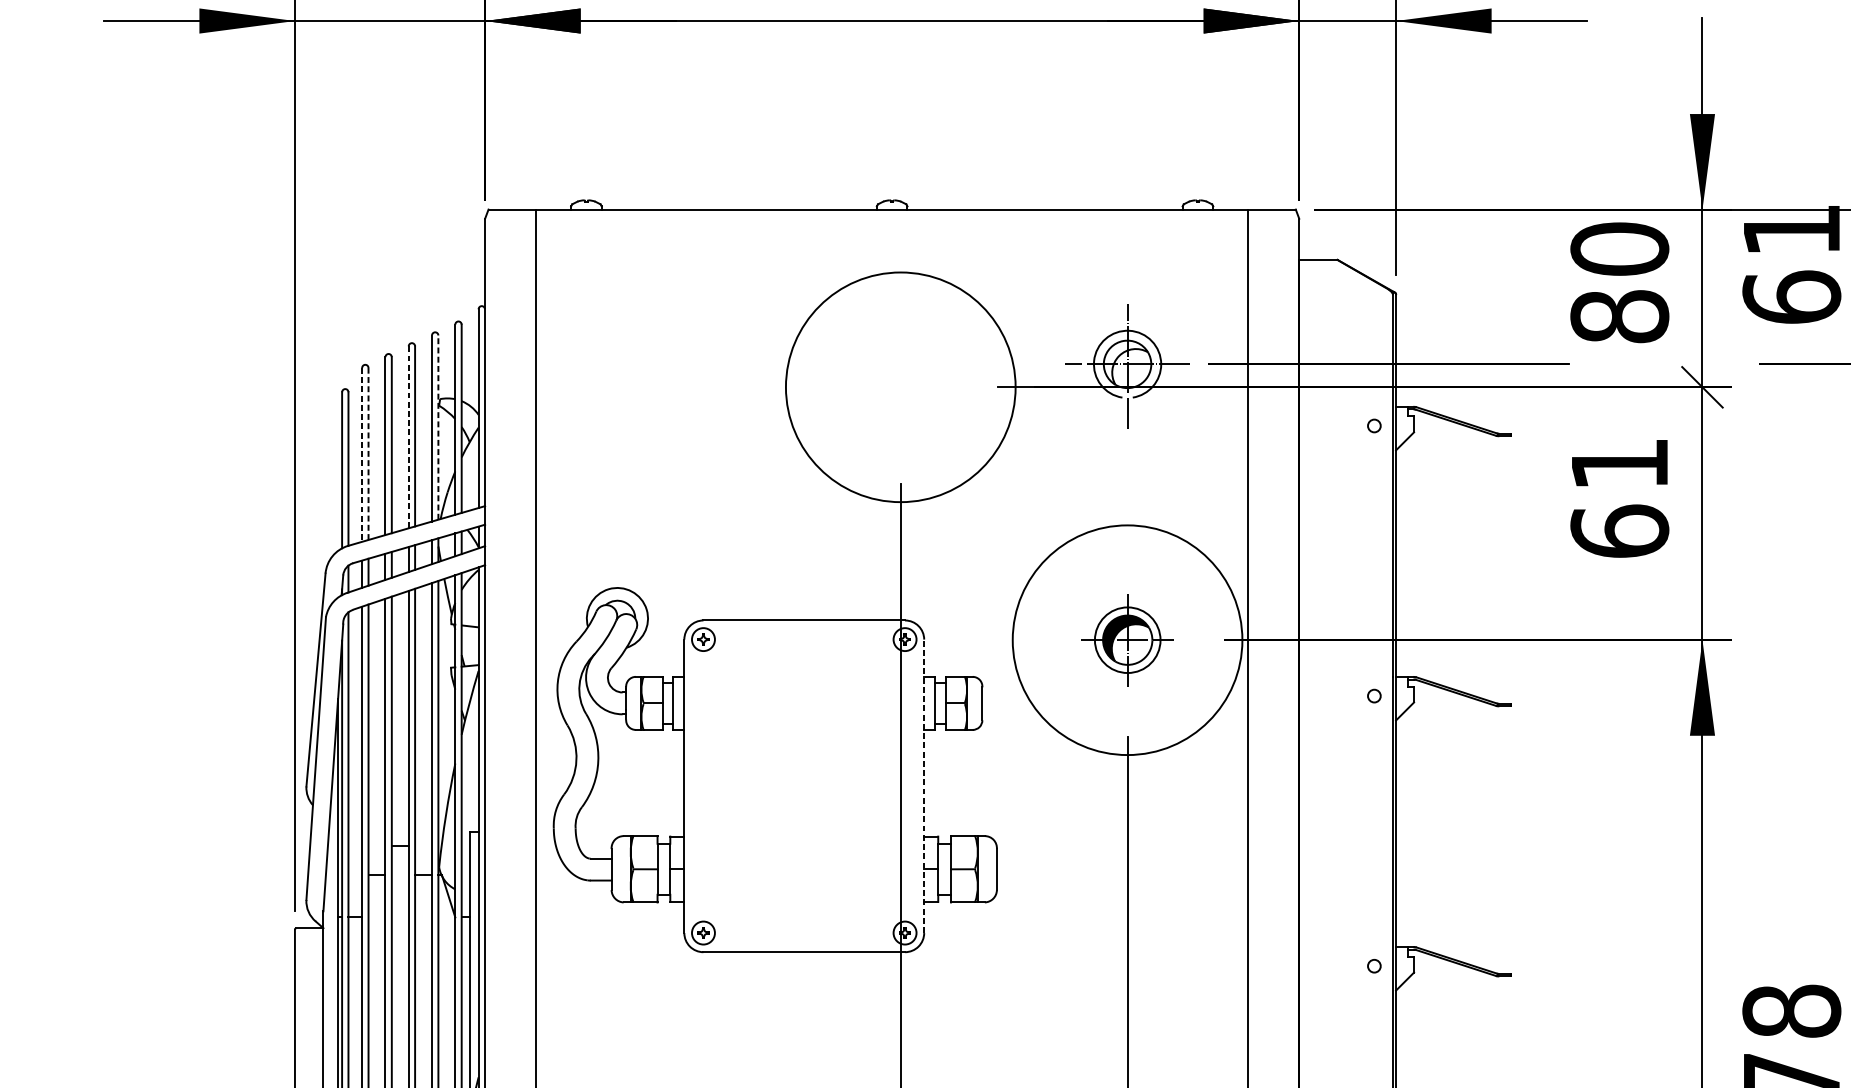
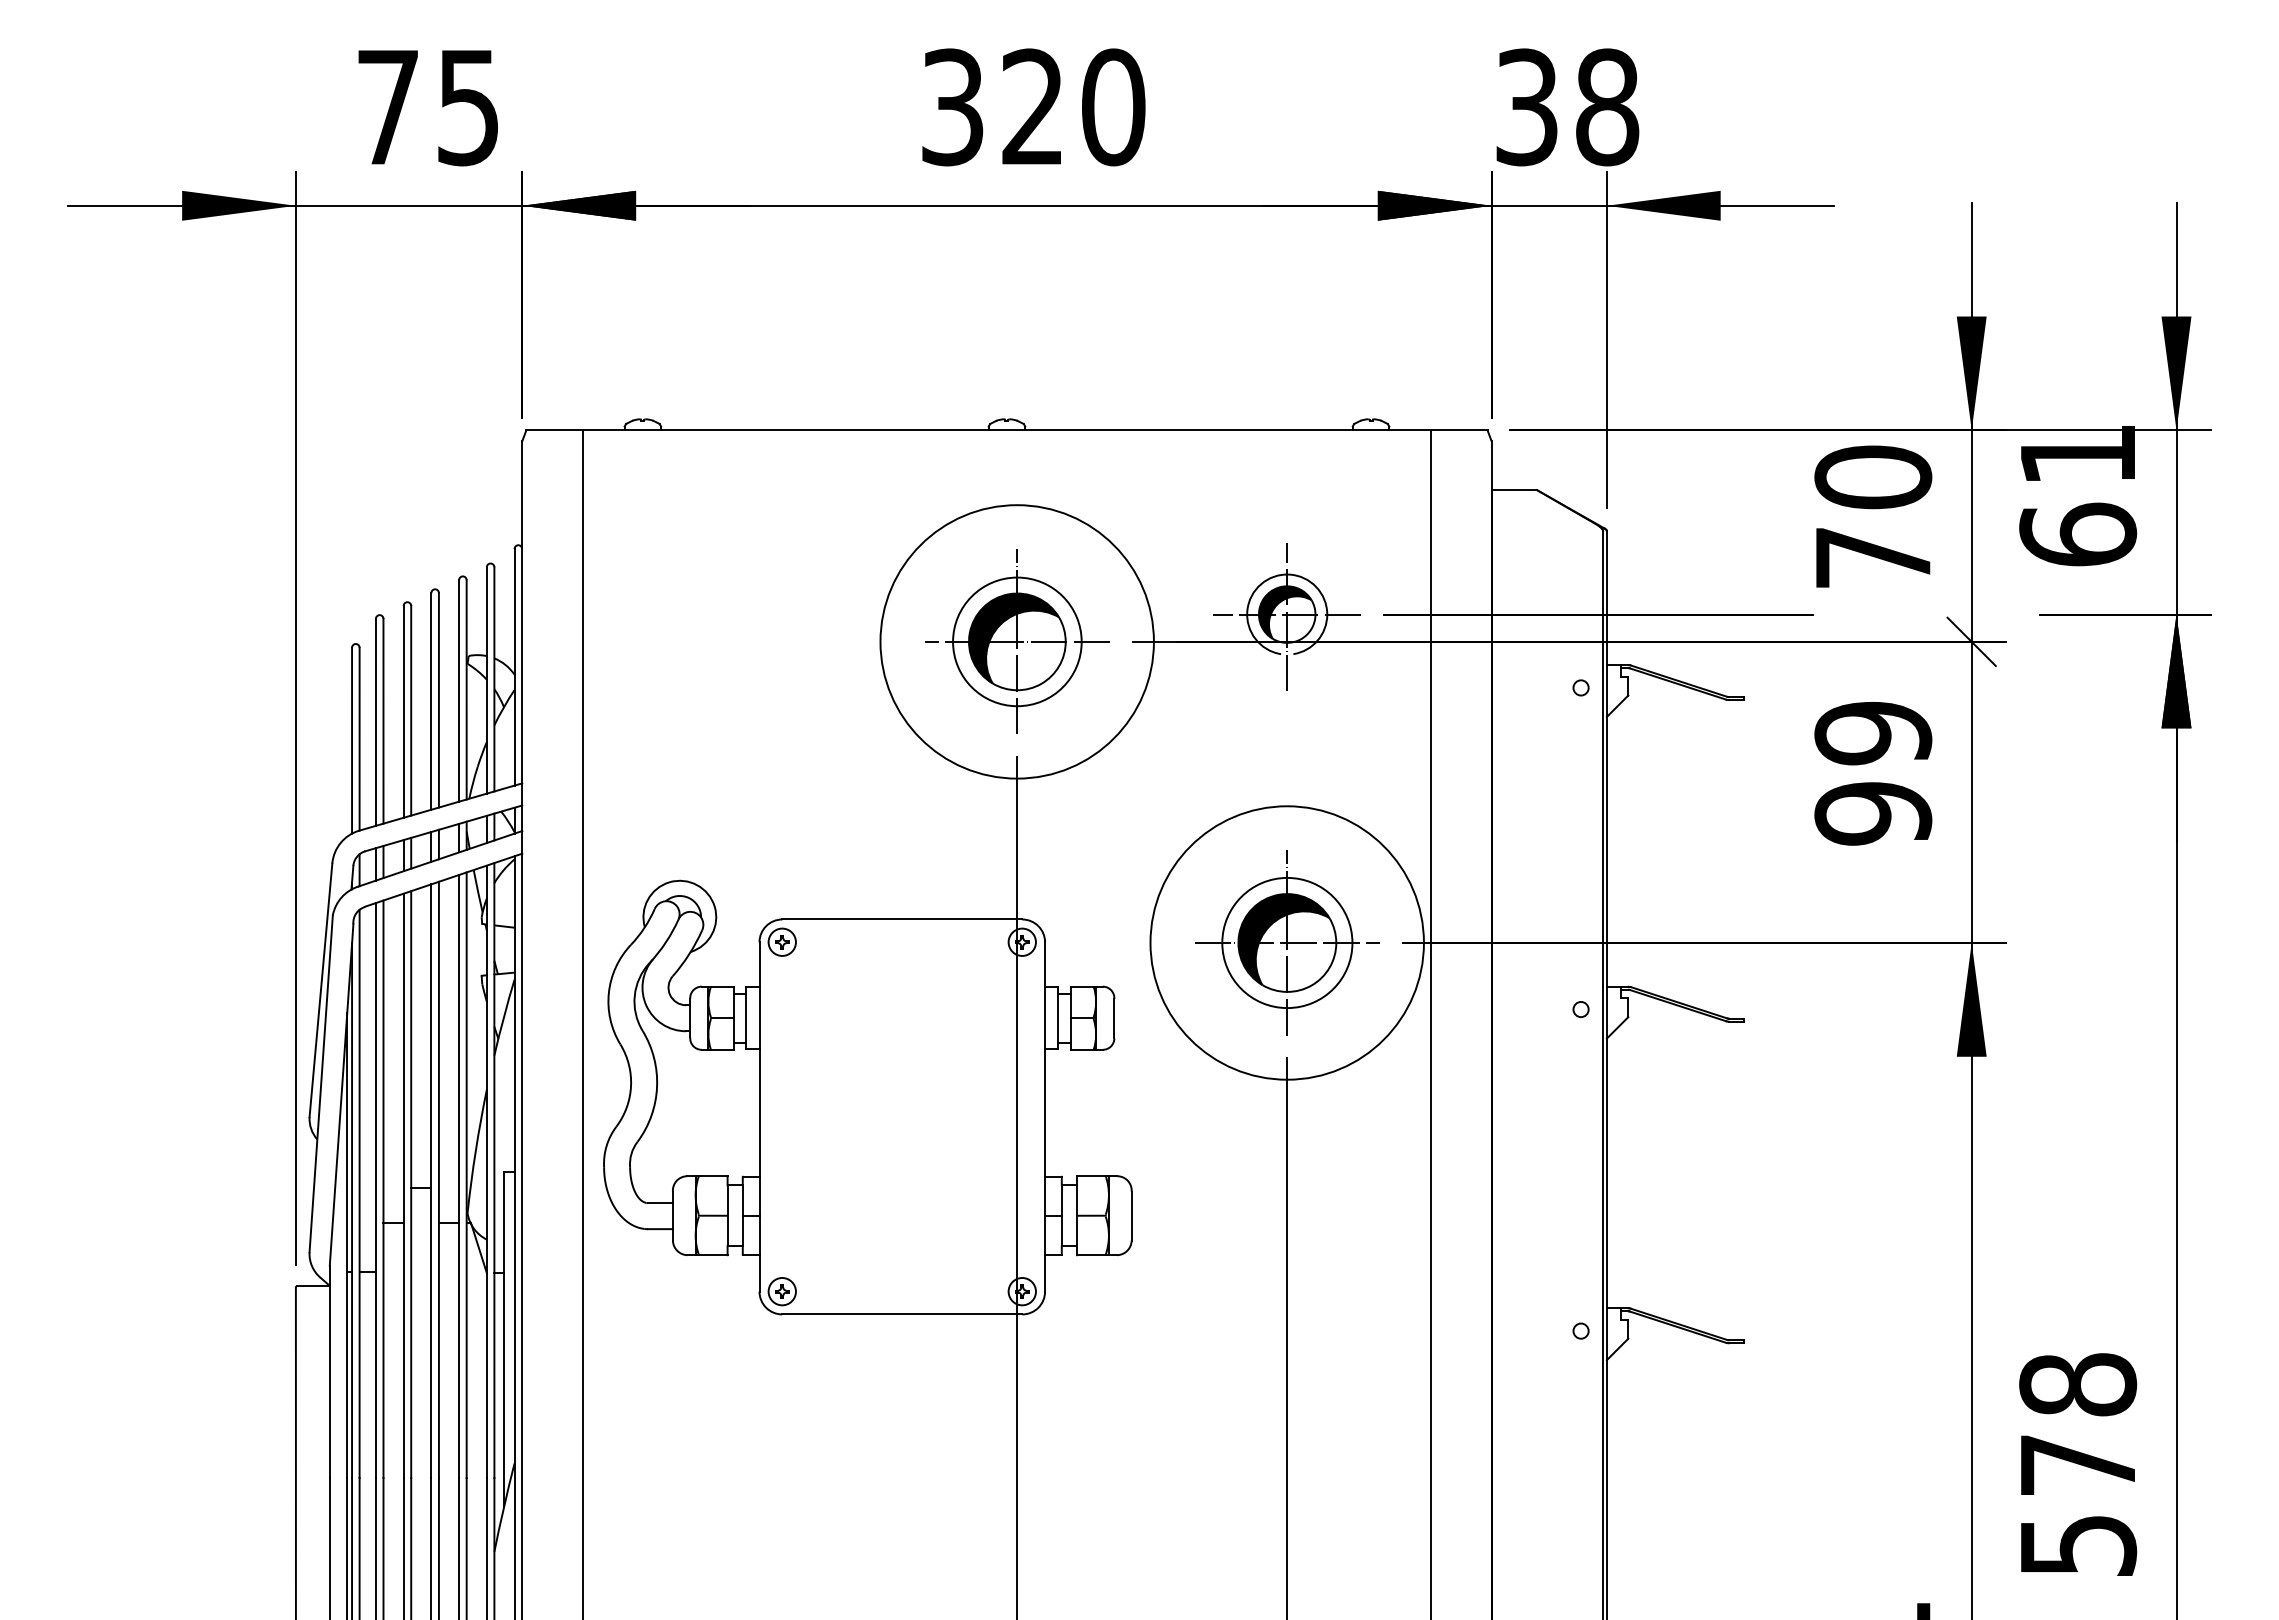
text: (1619, 316) -> (1873, 557), 80 -> 70
hatch: (1125, 362) -> (1284, 612), added
part: (901, 386) -> (1017, 641), added
line: (438, 427) -> (466, 689), dashed -> solid
line: (408, 437) -> (431, 701), dashed -> solid
line: (368, 453) -> (383, 720), dashed -> solid
line: (361, 455) -> (375, 722), dashed -> solid
text: (1619, 497) -> (1873, 773), 61 -> 99
part: (1127, 639) -> (1287, 942), size x1.67
line: (924, 785) -> (1045, 1116), dashed -> solid

